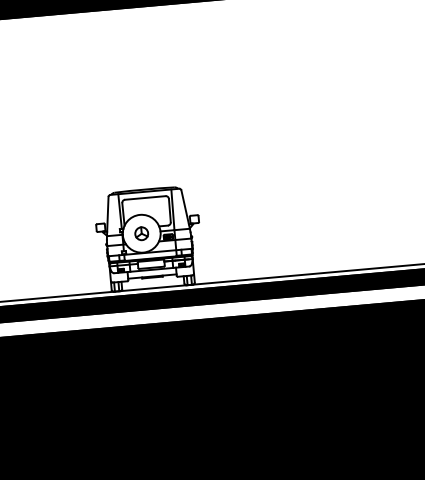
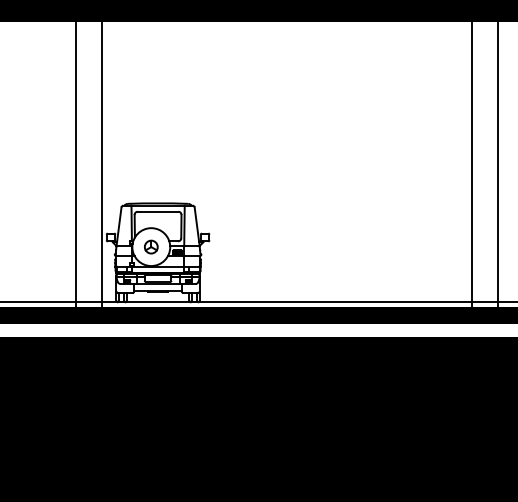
line: (84, 154) -> (101, 163), added
line: (59, 157) -> (76, 163), added

